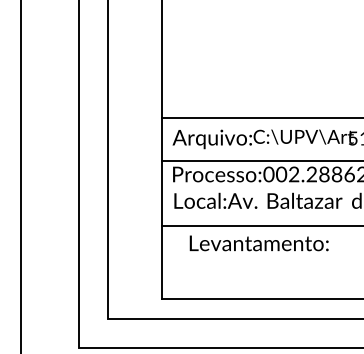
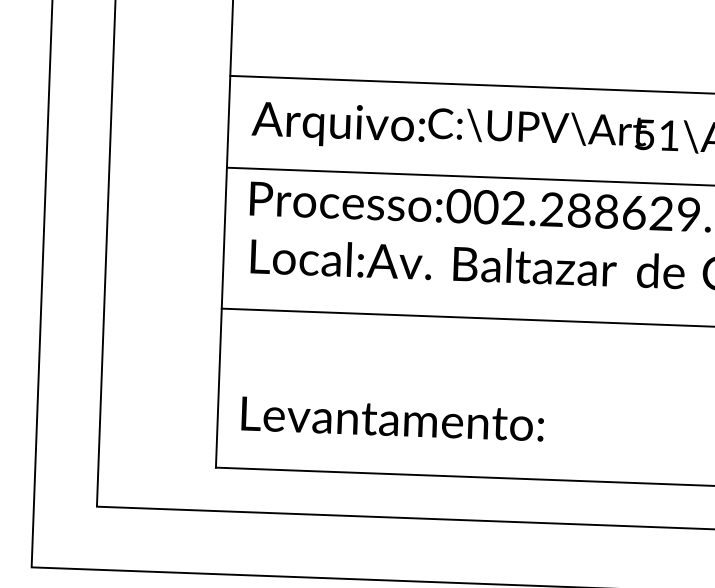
text: (258, 243) -> (391, 419), moved

